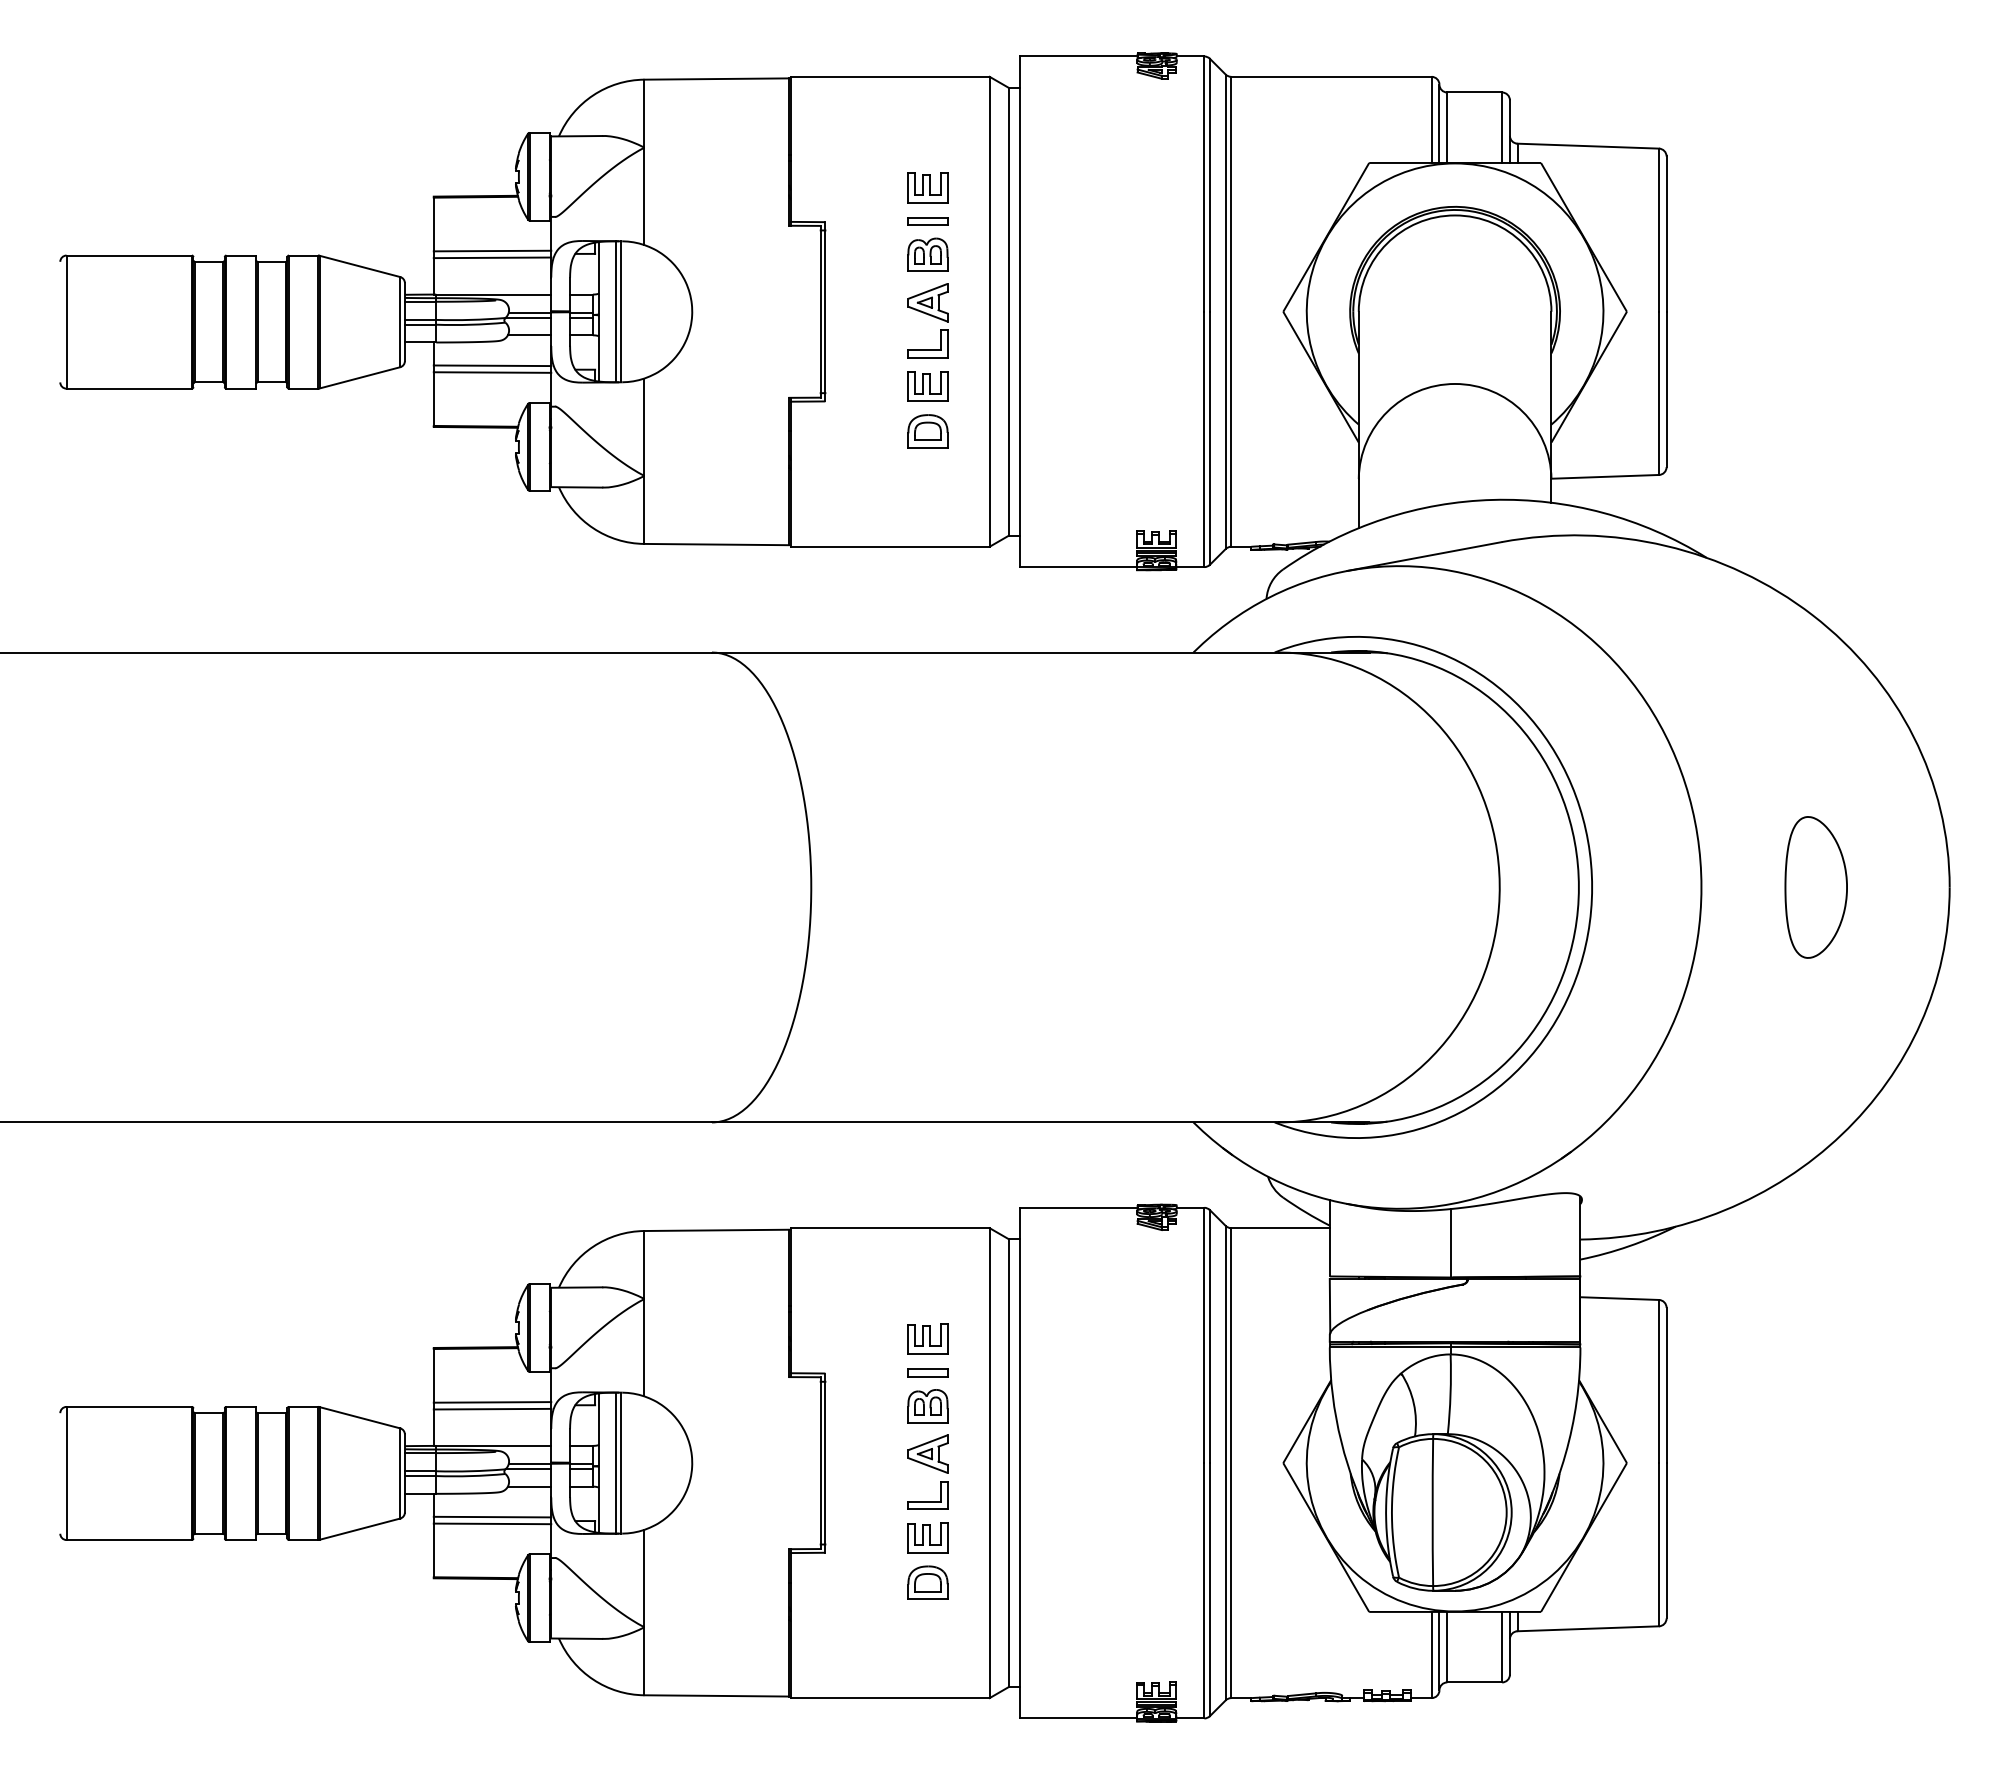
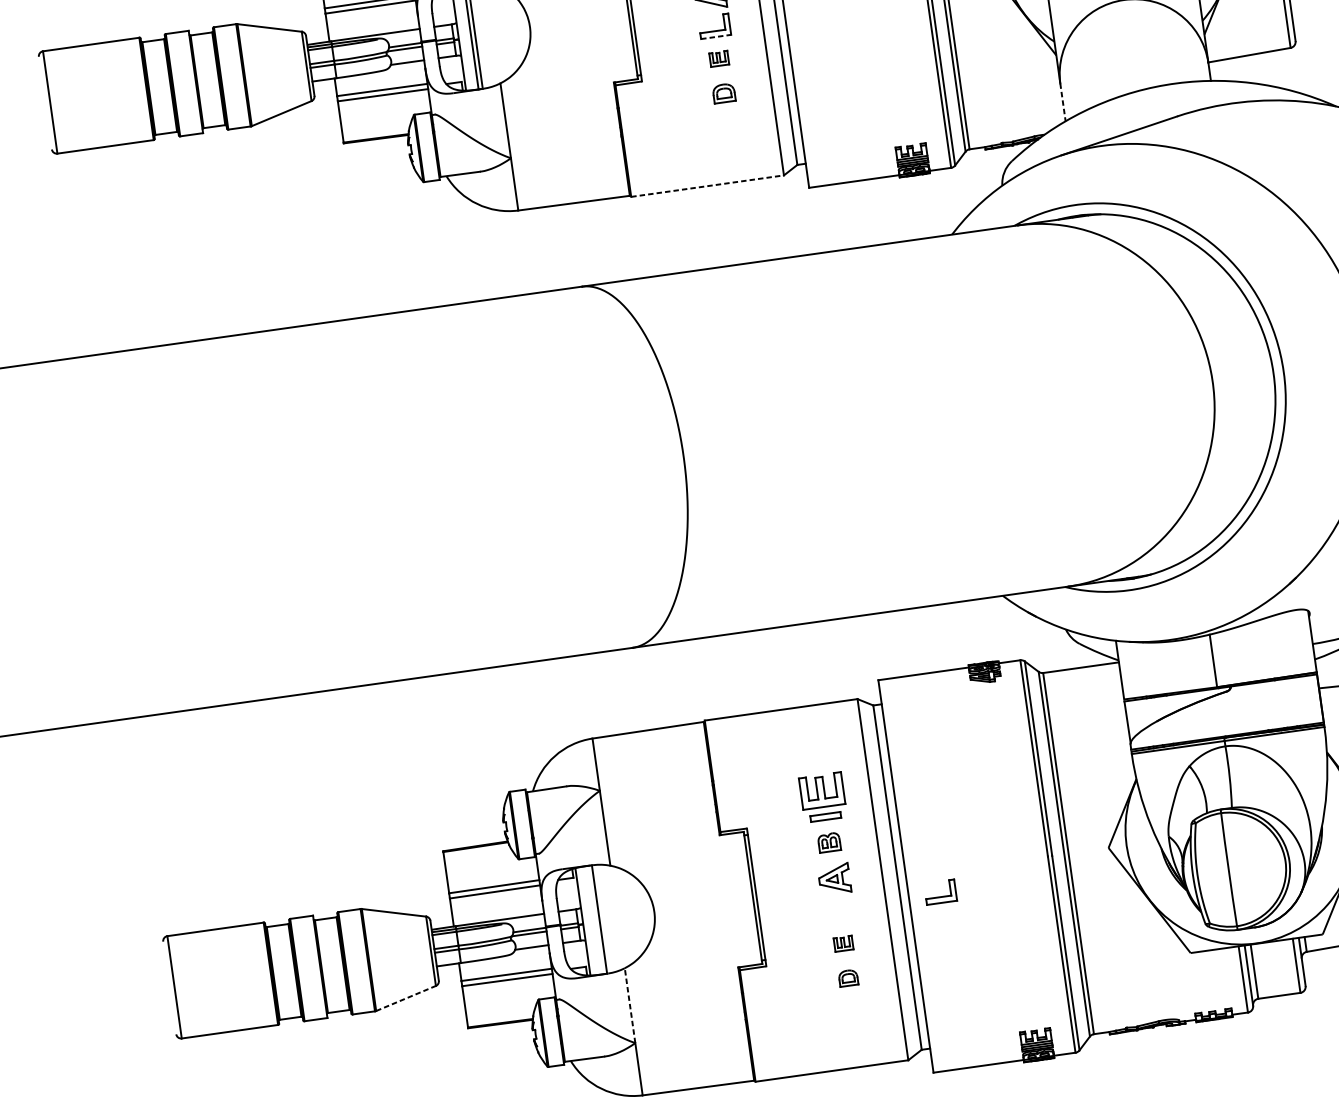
line: (928, 357) -> (716, 36), solid -> dashed
part: (927, 386) -> (718, 58), size x0.6
part: (927, 431) -> (723, 93), size x0.7
line: (1358, 503) -> (1062, 102), solid -> dashed
line: (890, 546) -> (707, 185), solid -> dashed
part: (927, 1338) -> (821, 790), size x1.4
part: (927, 1406) -> (829, 842), size x0.7
line: (615, 1462) -> (595, 919), removed
part: (927, 1495) -> (940, 892), moved
line: (359, 1529) -> (405, 998), solid -> dashed
part: (927, 1537) -> (843, 943), size x0.6
line: (644, 1578) -> (630, 1005), solid -> dashed
part: (927, 1582) -> (848, 978), size x0.6

